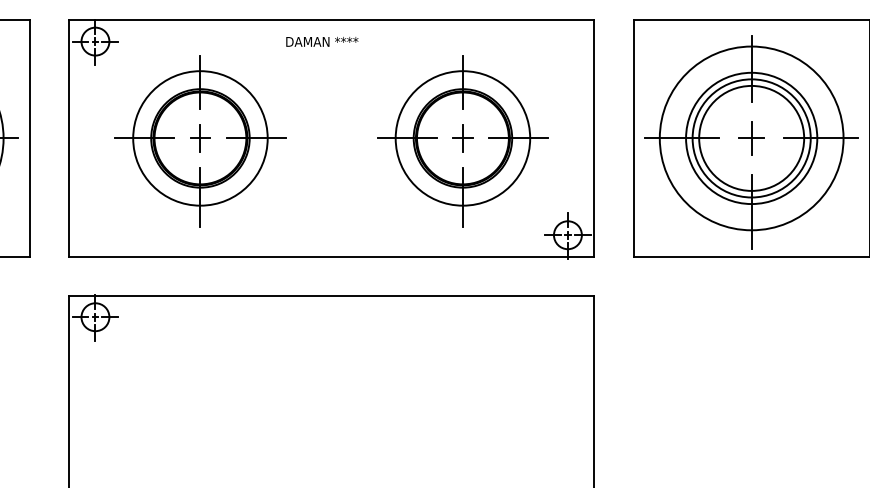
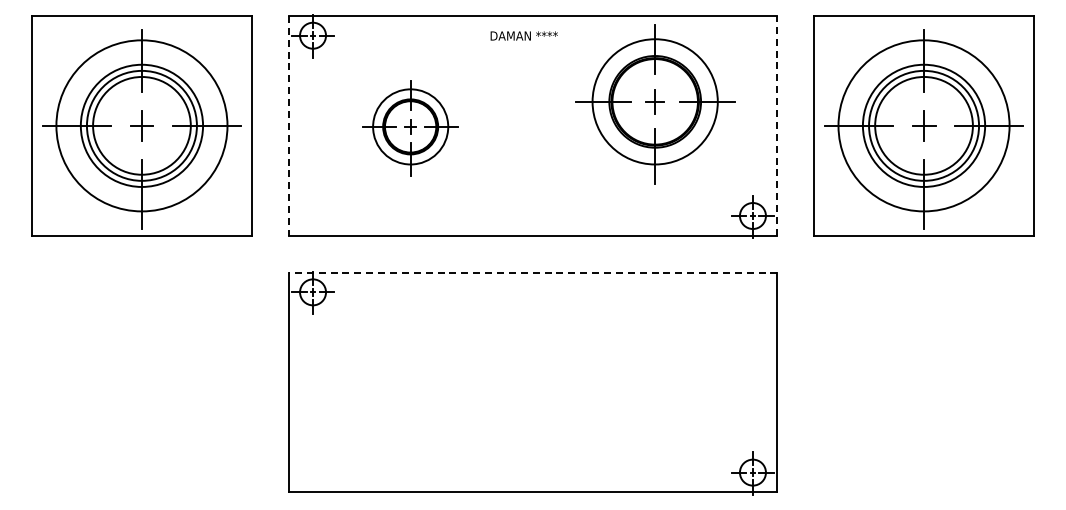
line: (69, 138) -> (288, 125), solid -> dashed
line: (594, 138) -> (777, 125), solid -> dashed
part: (200, 141) -> (410, 128), size x0.6
part: (463, 141) -> (655, 104), moved
line: (331, 295) -> (532, 272), solid -> dashed

